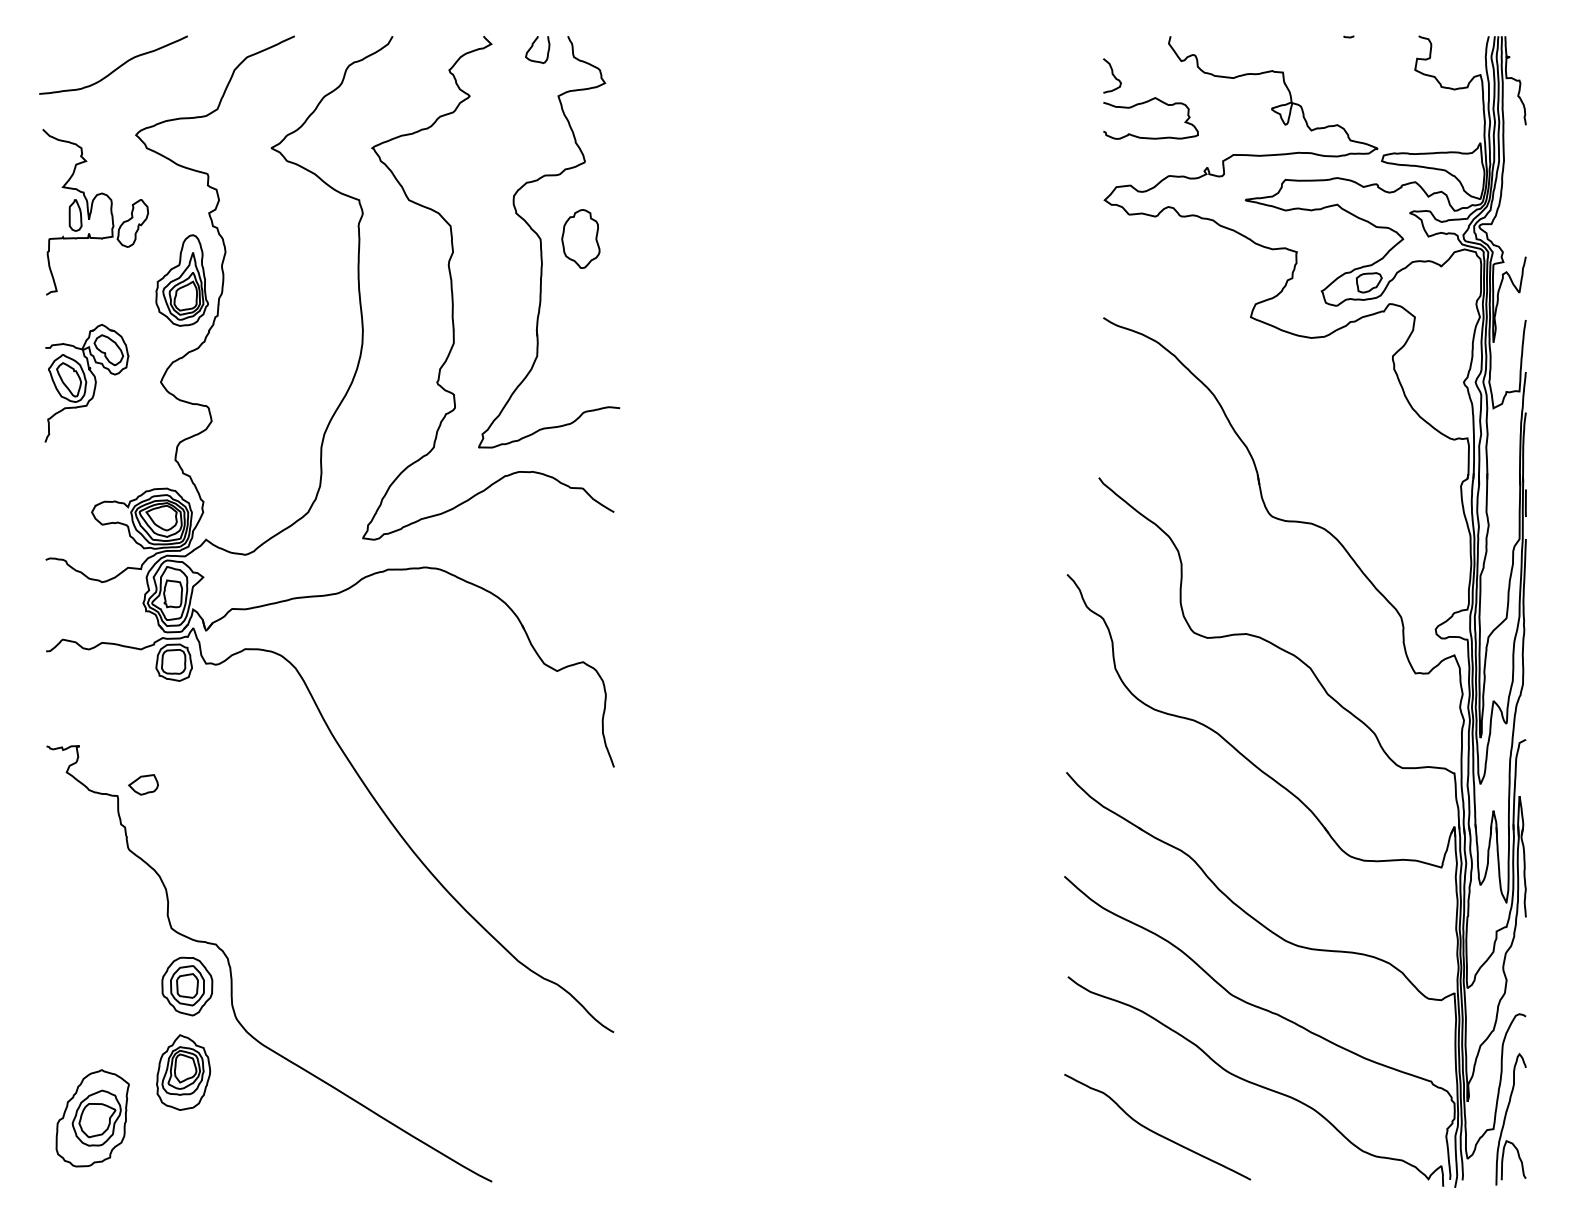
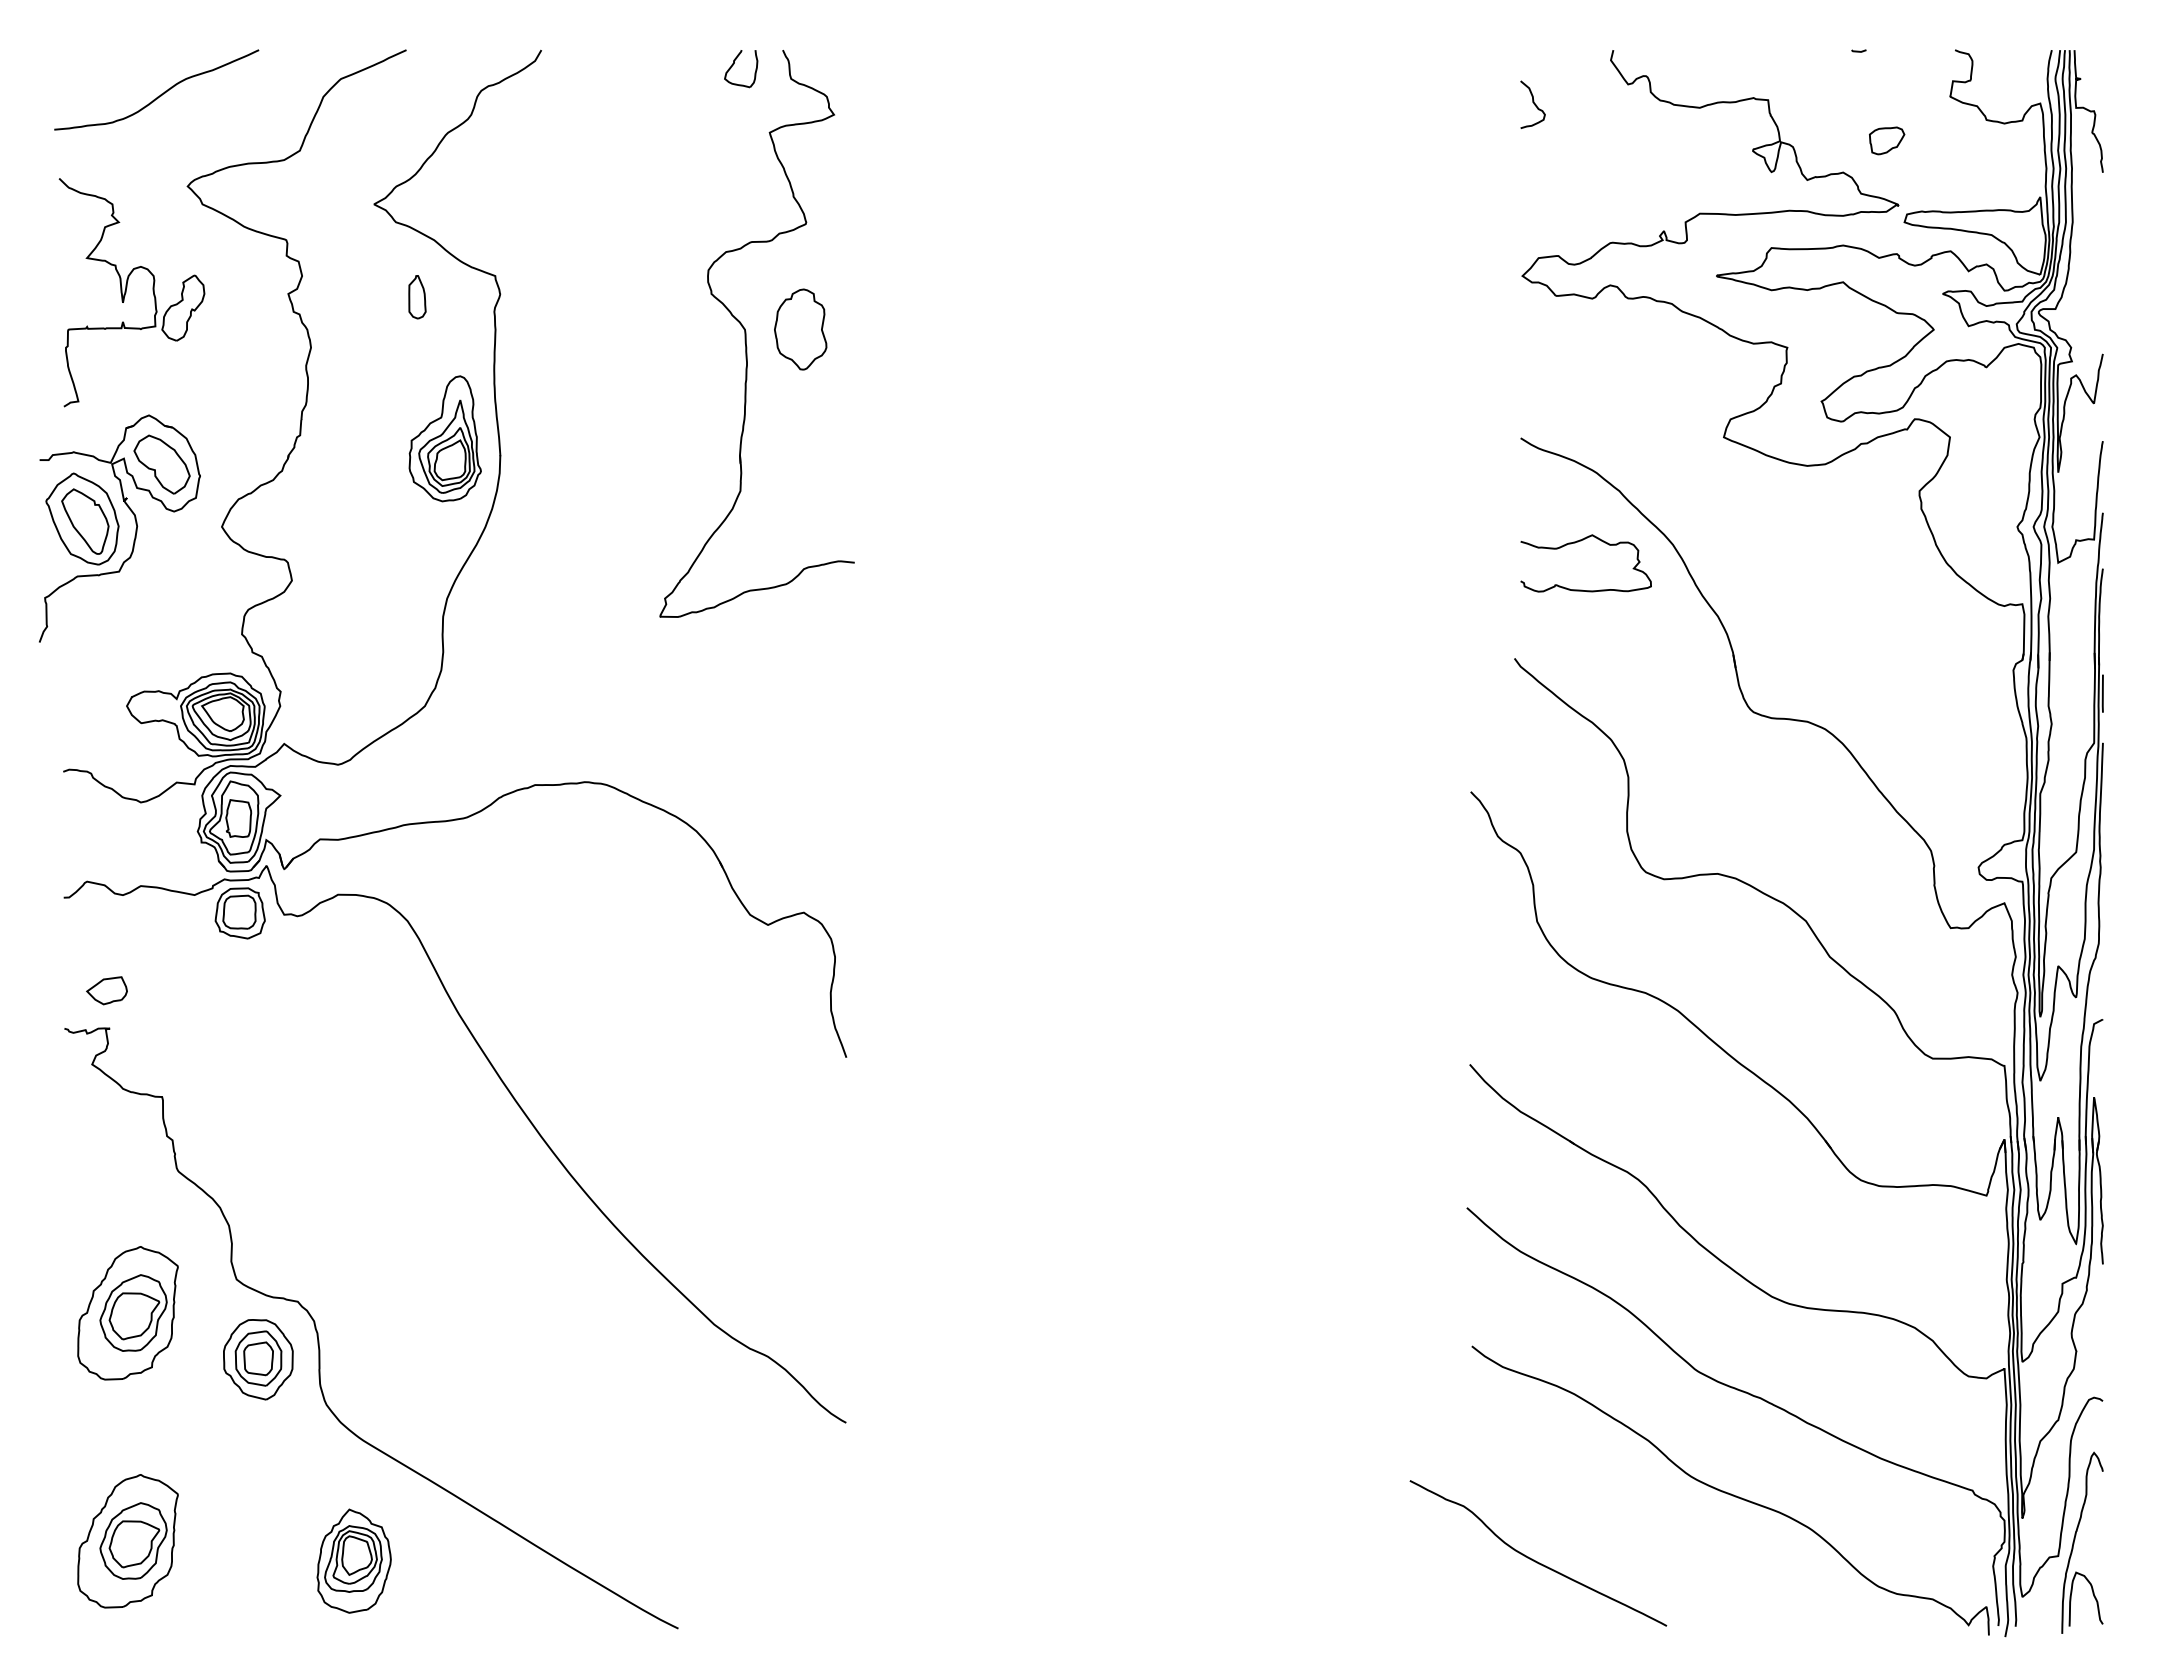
curve: (1145, 103) -> (1578, 542), moved
part: (75, 215) -> (417, 297), moved
part: (181, 280) -> (444, 438), moved
part: (1369, 282) -> (1887, 140), moved
part: (453, 291) -> (624, 402), removed
part: (87, 383) -> (120, 528), size x1.4
part: (143, 784) -> (106, 990), moved
part: (92, 953) -> (127, 1313), added
part: (183, 1072) -> (353, 1560), moved
curve: (1154, 1131) -> (1534, 1559), moved

